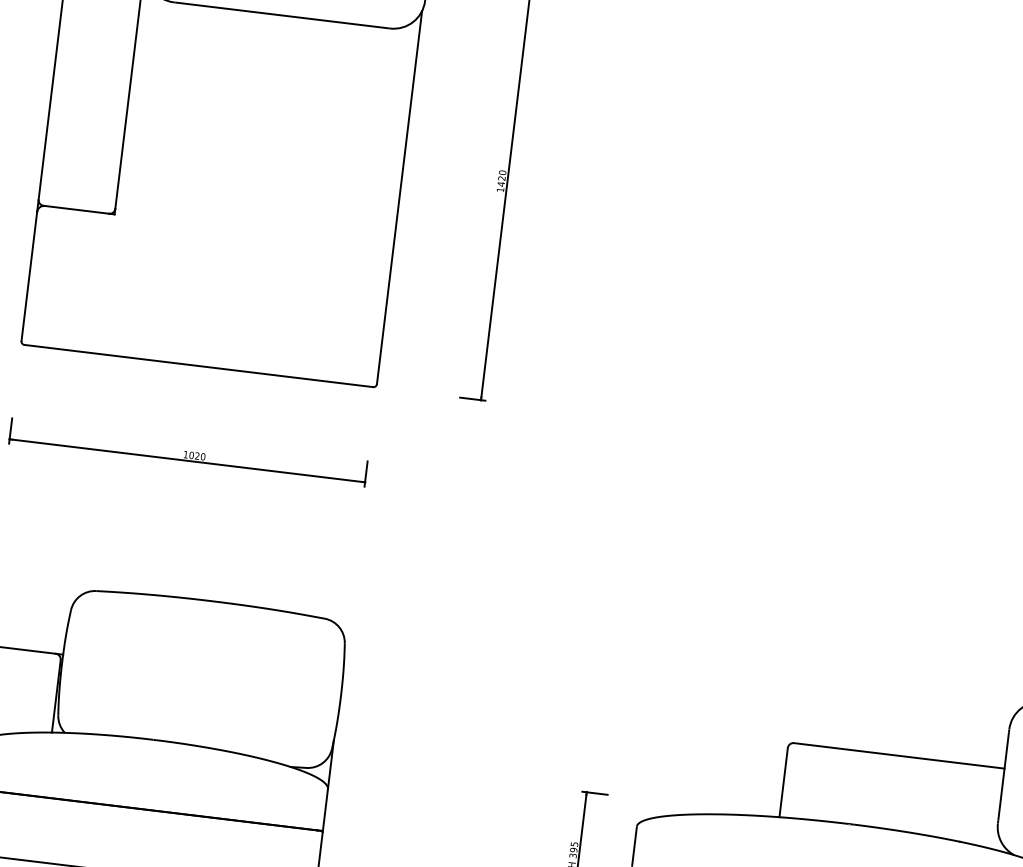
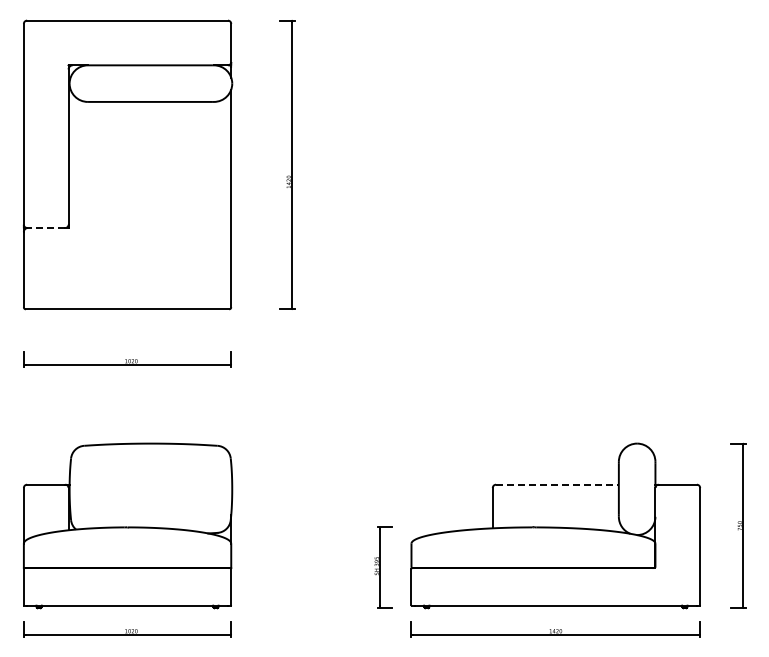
line: (75, 208) -> (45, 227), solid -> dashed
line: (899, 755) -> (557, 484), solid -> dashed

